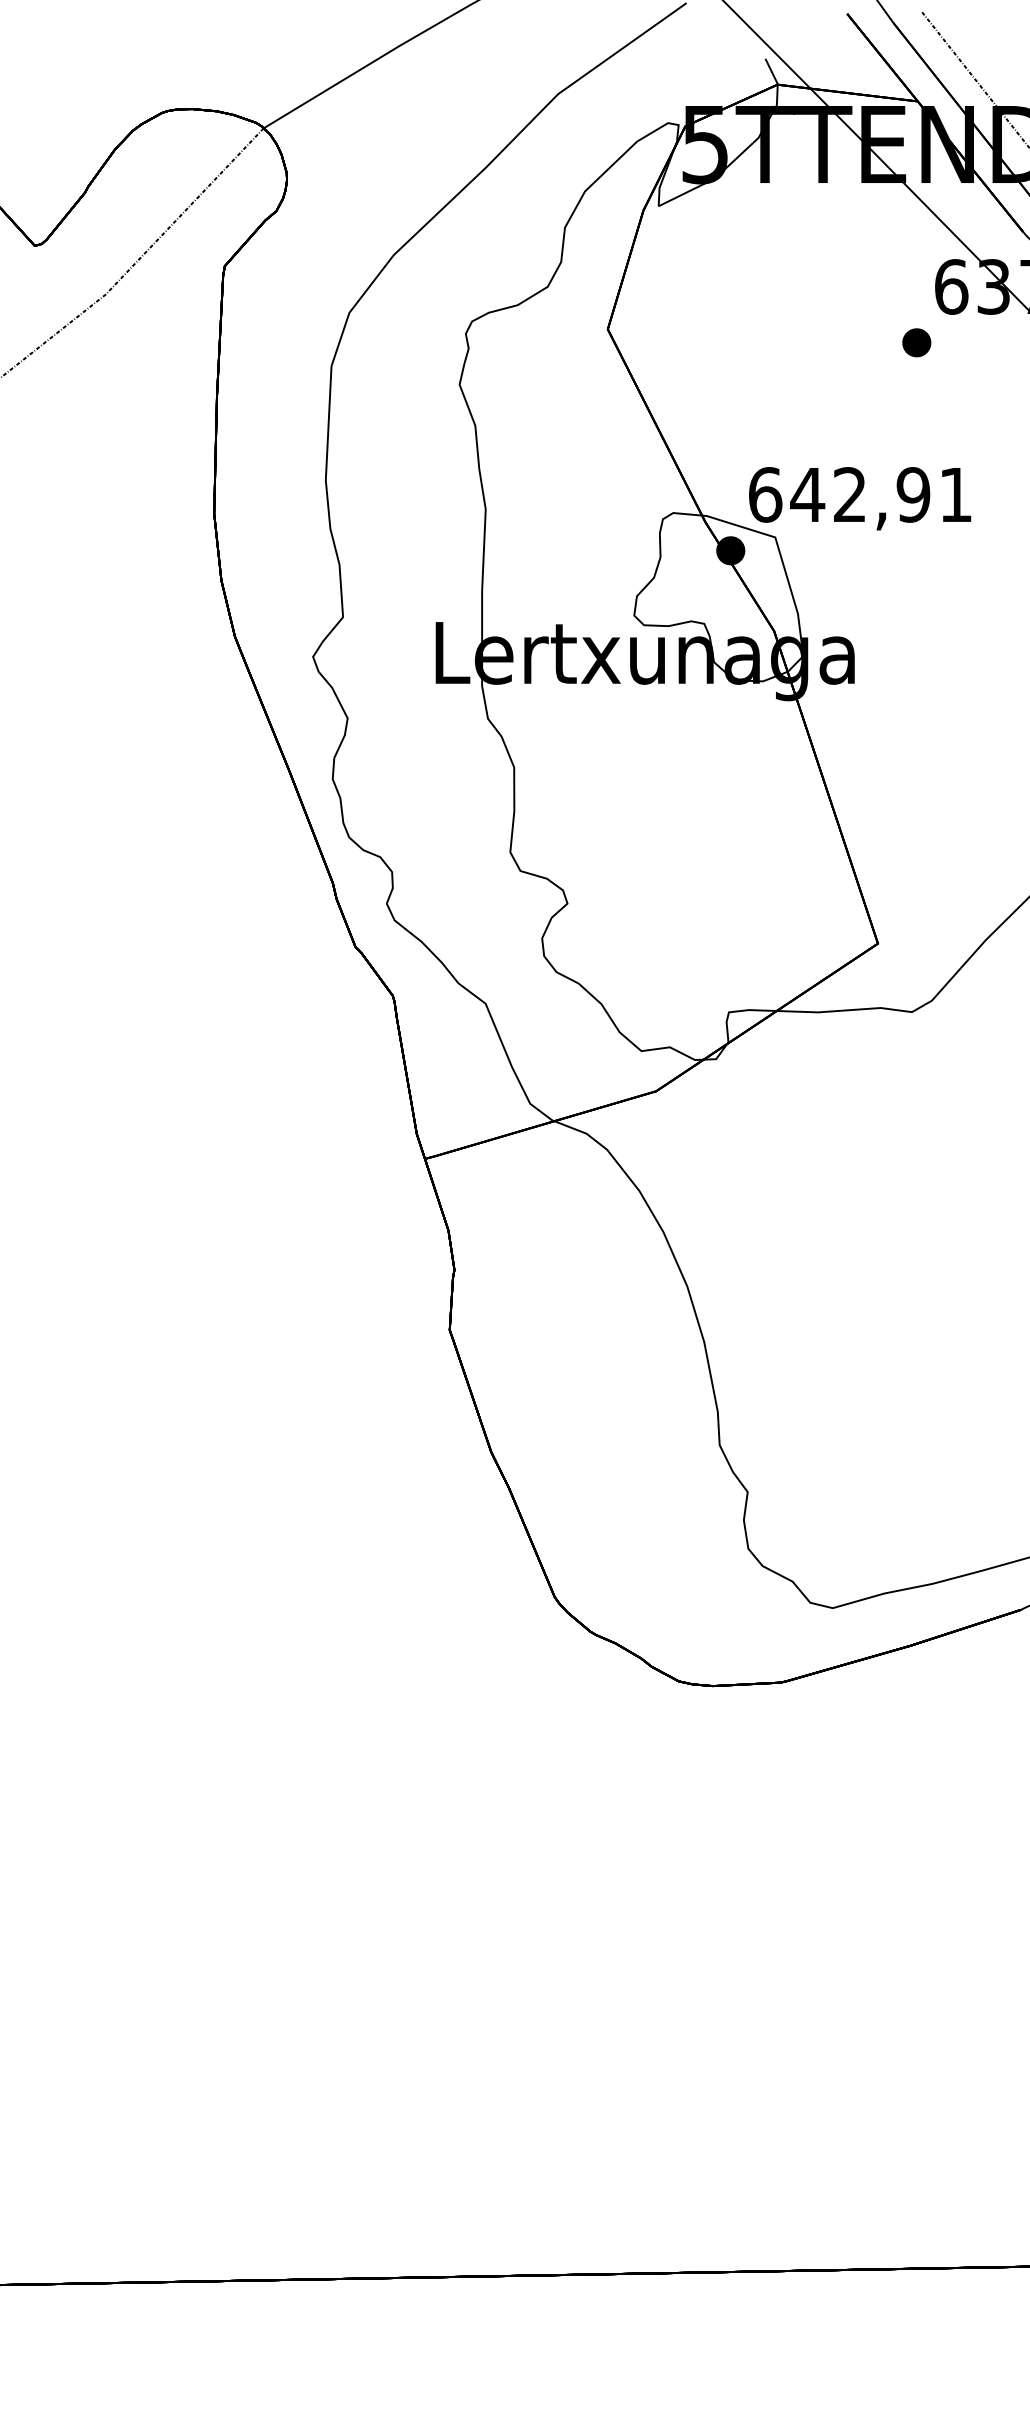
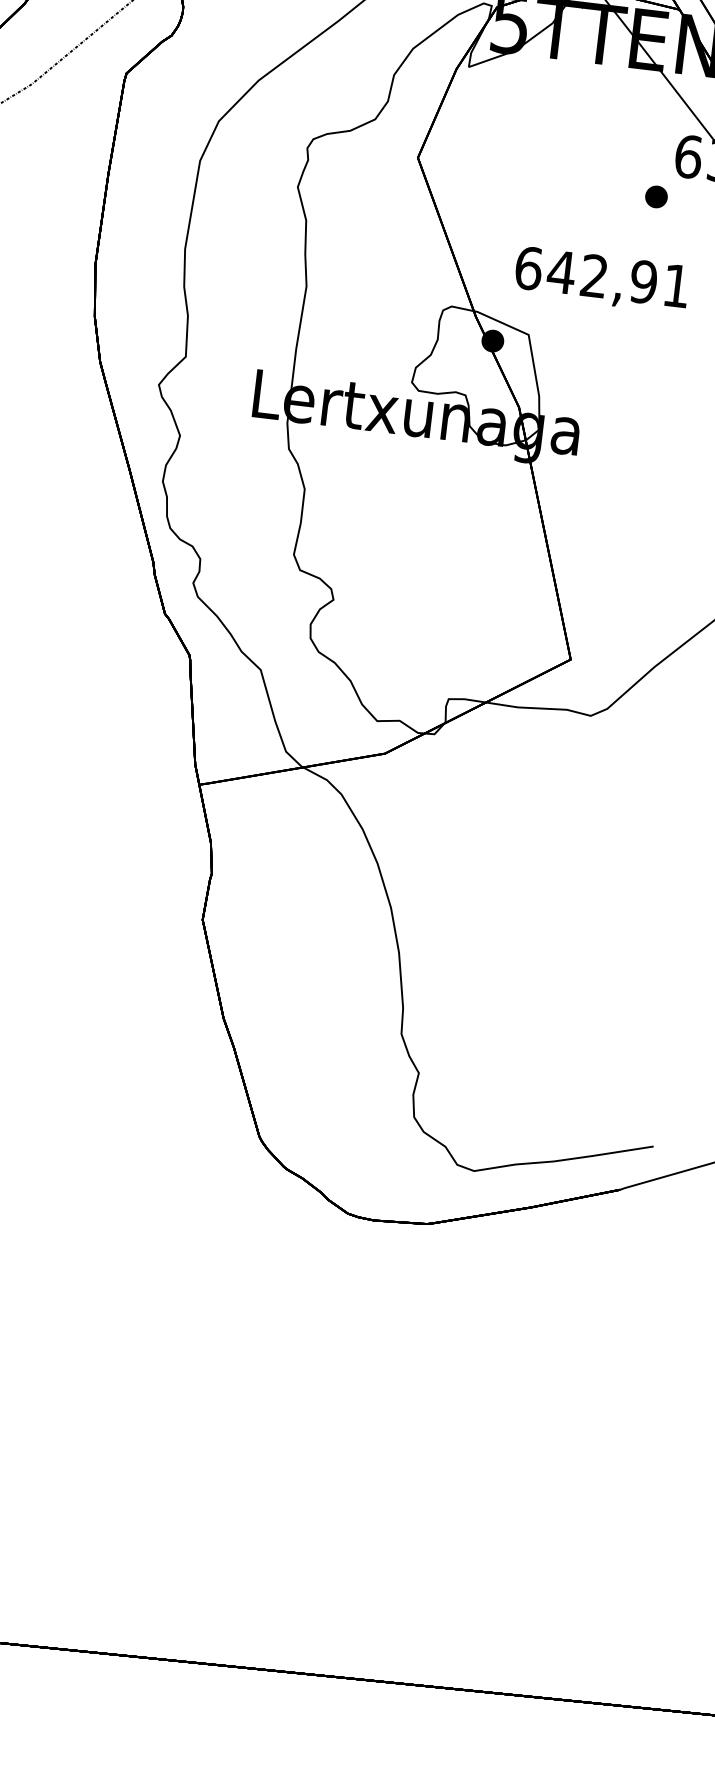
text: (860, 498) -> (602, 279), moved

